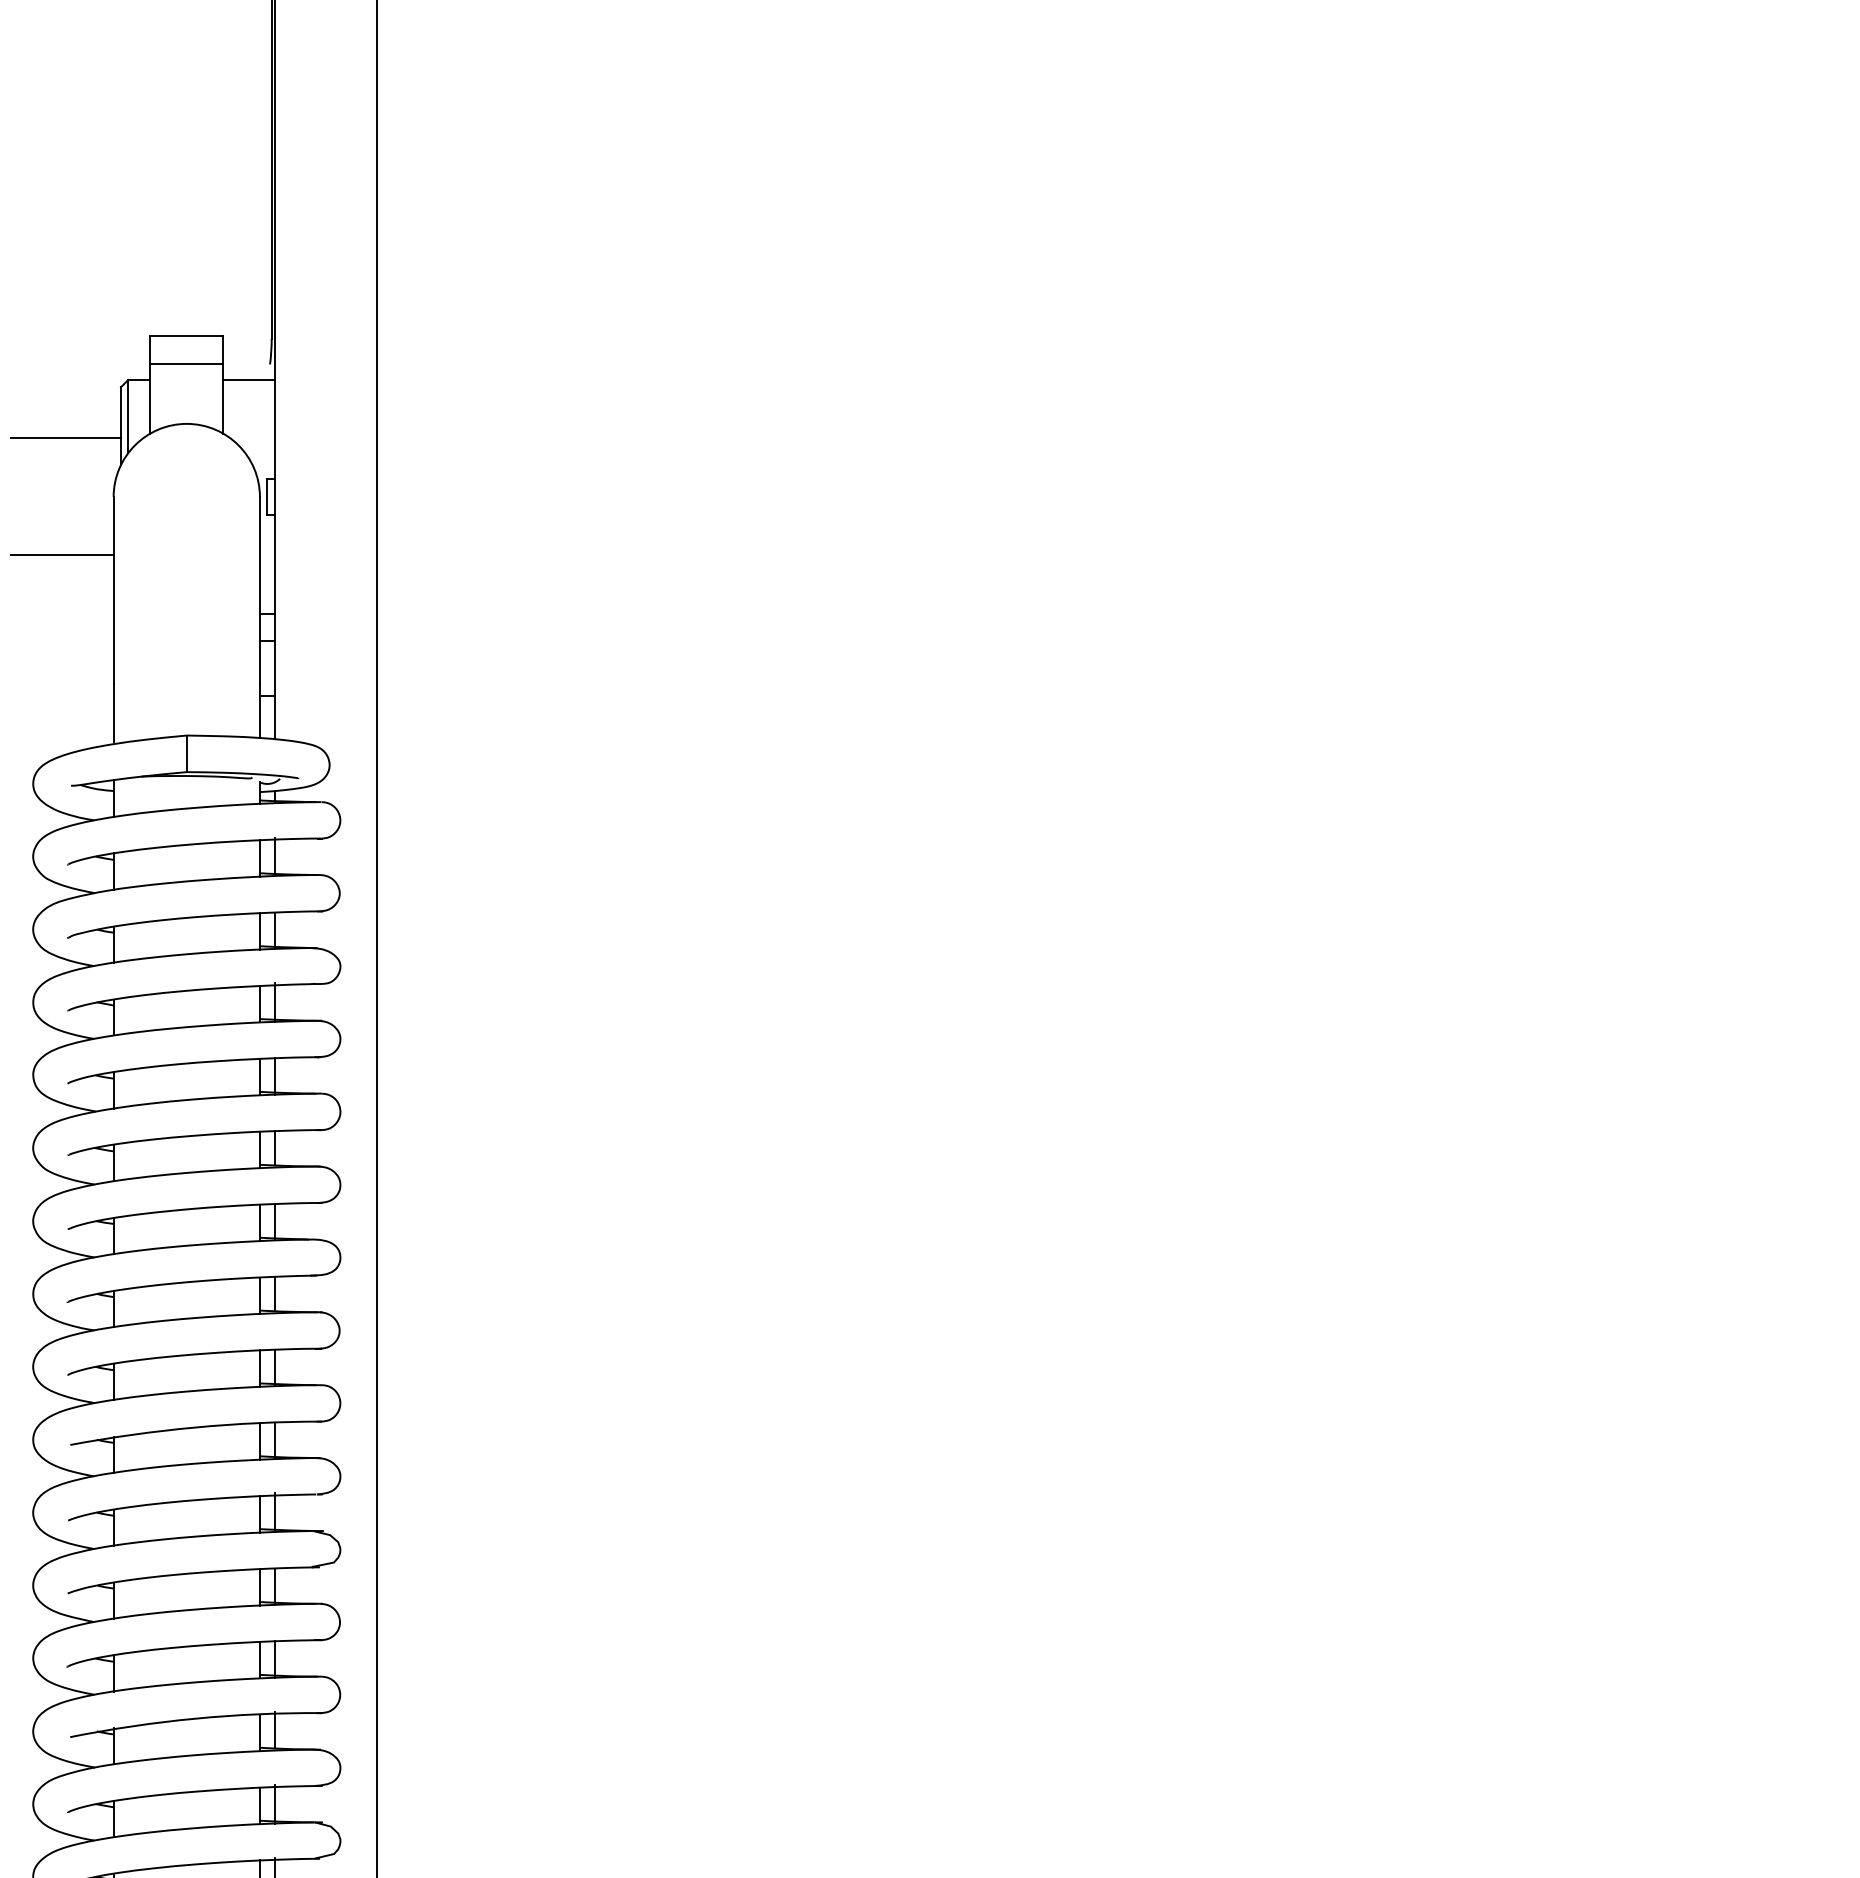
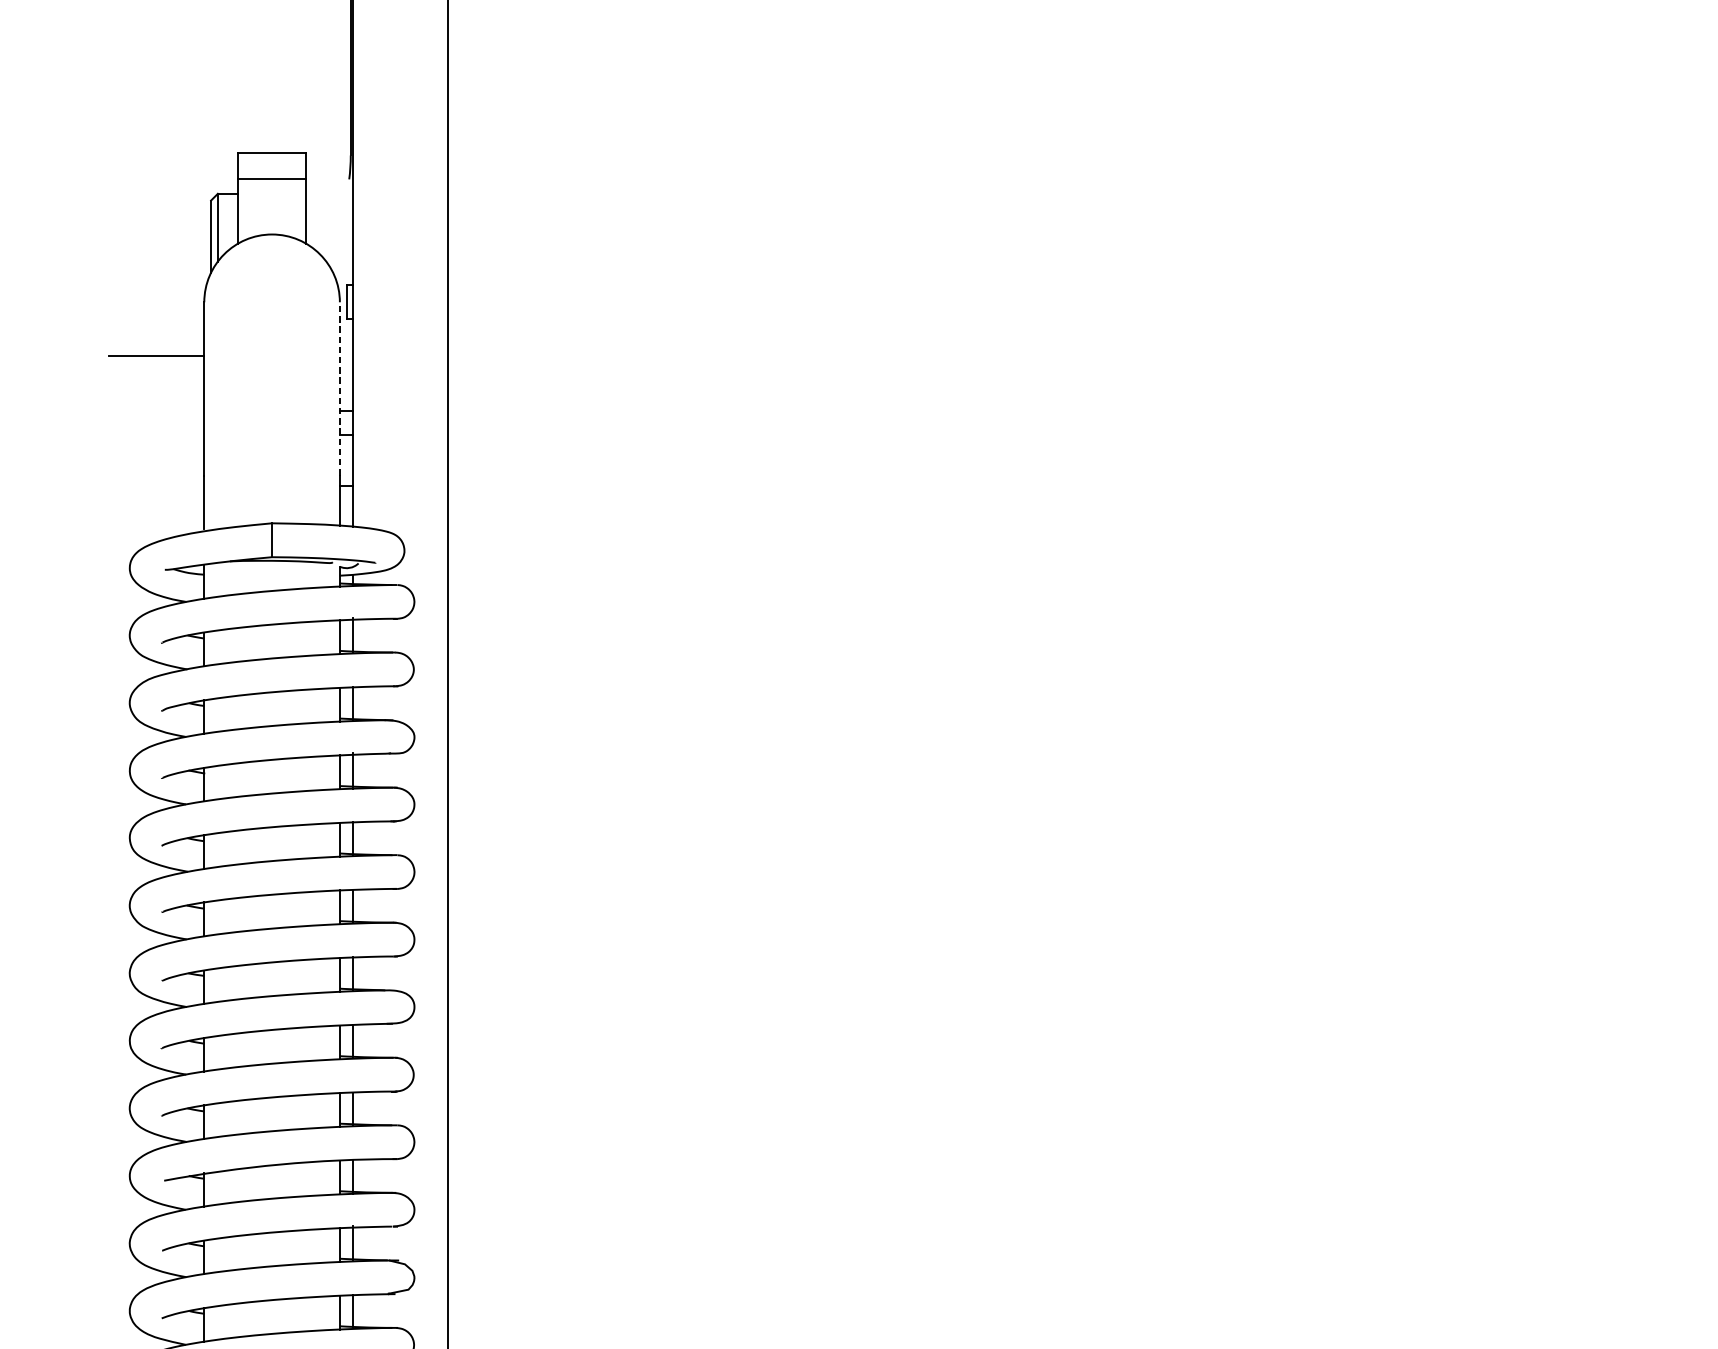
line: (248, 380) -> (329, 194), removed
line: (65, 438) -> (159, 248), removed
line: (259, 590) -> (339, 388), solid -> dashed

